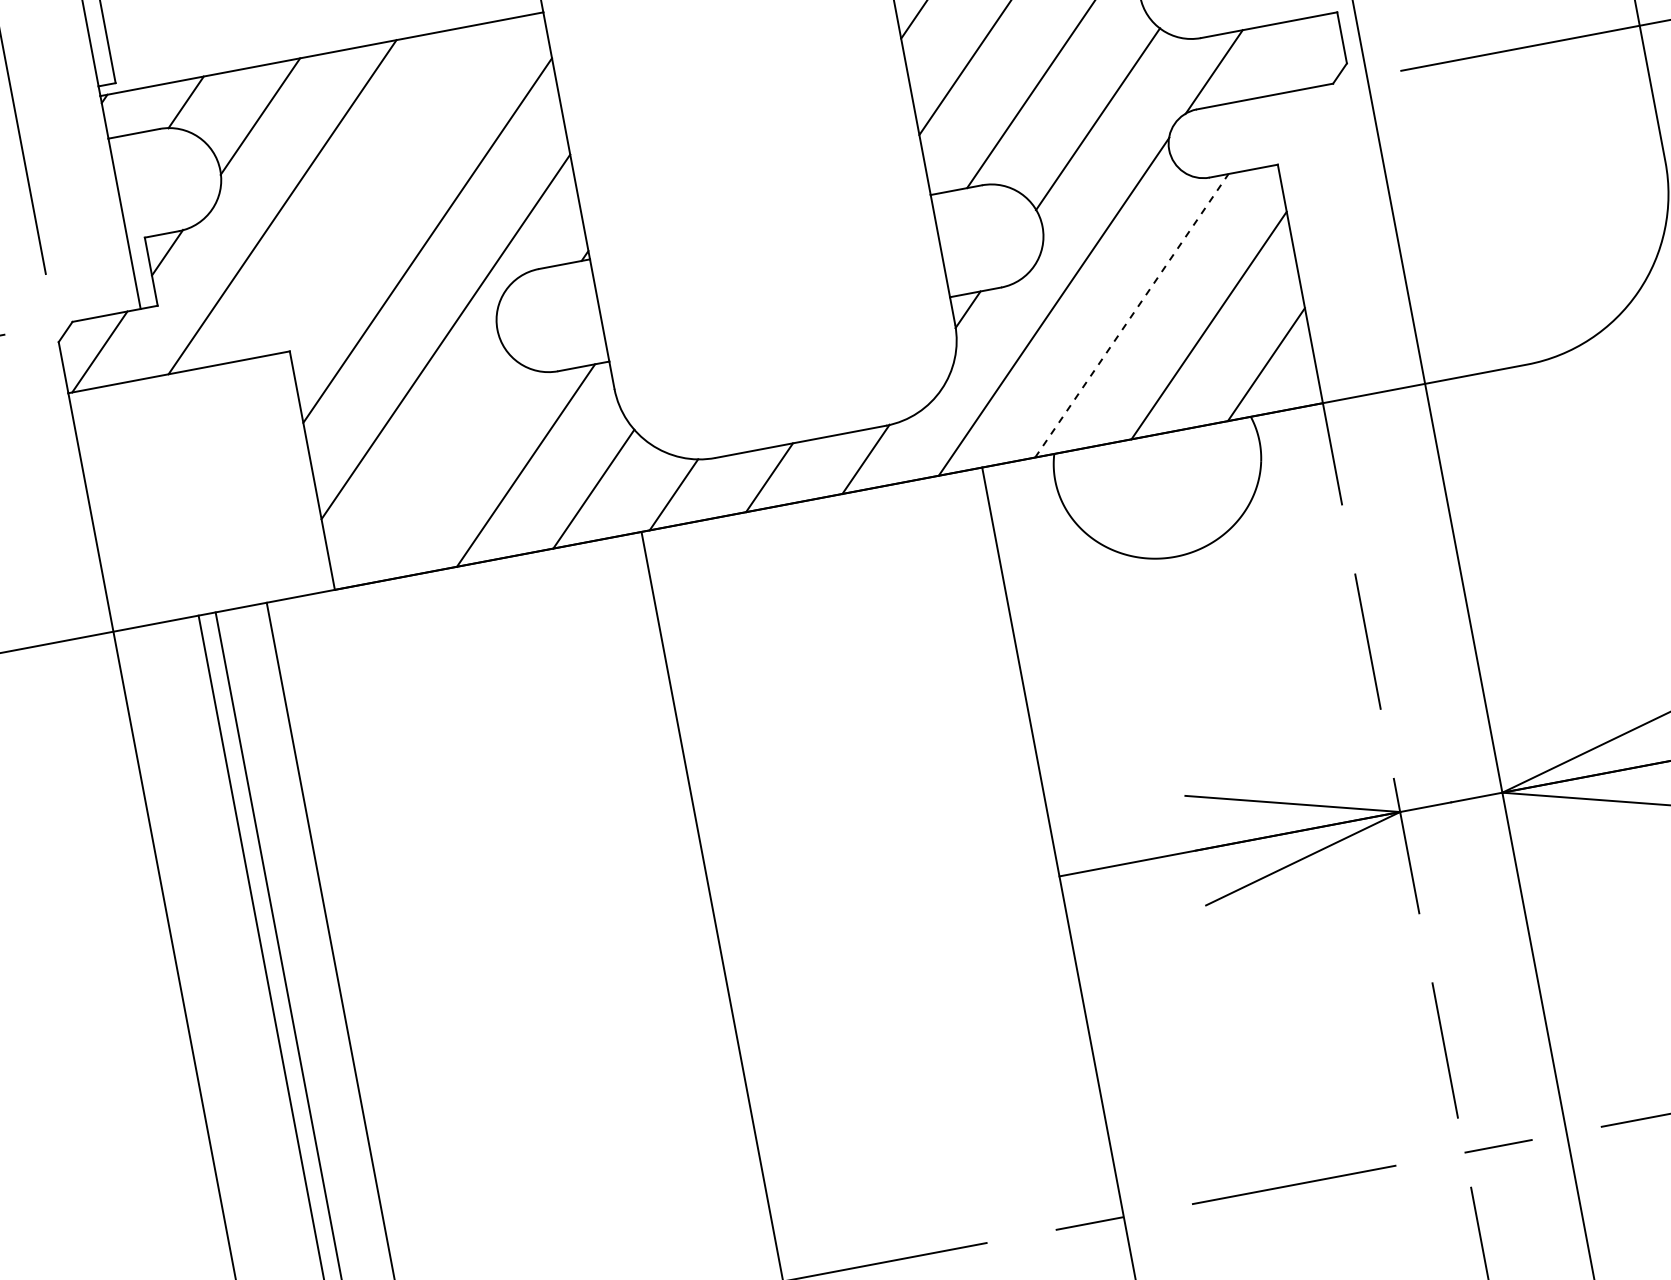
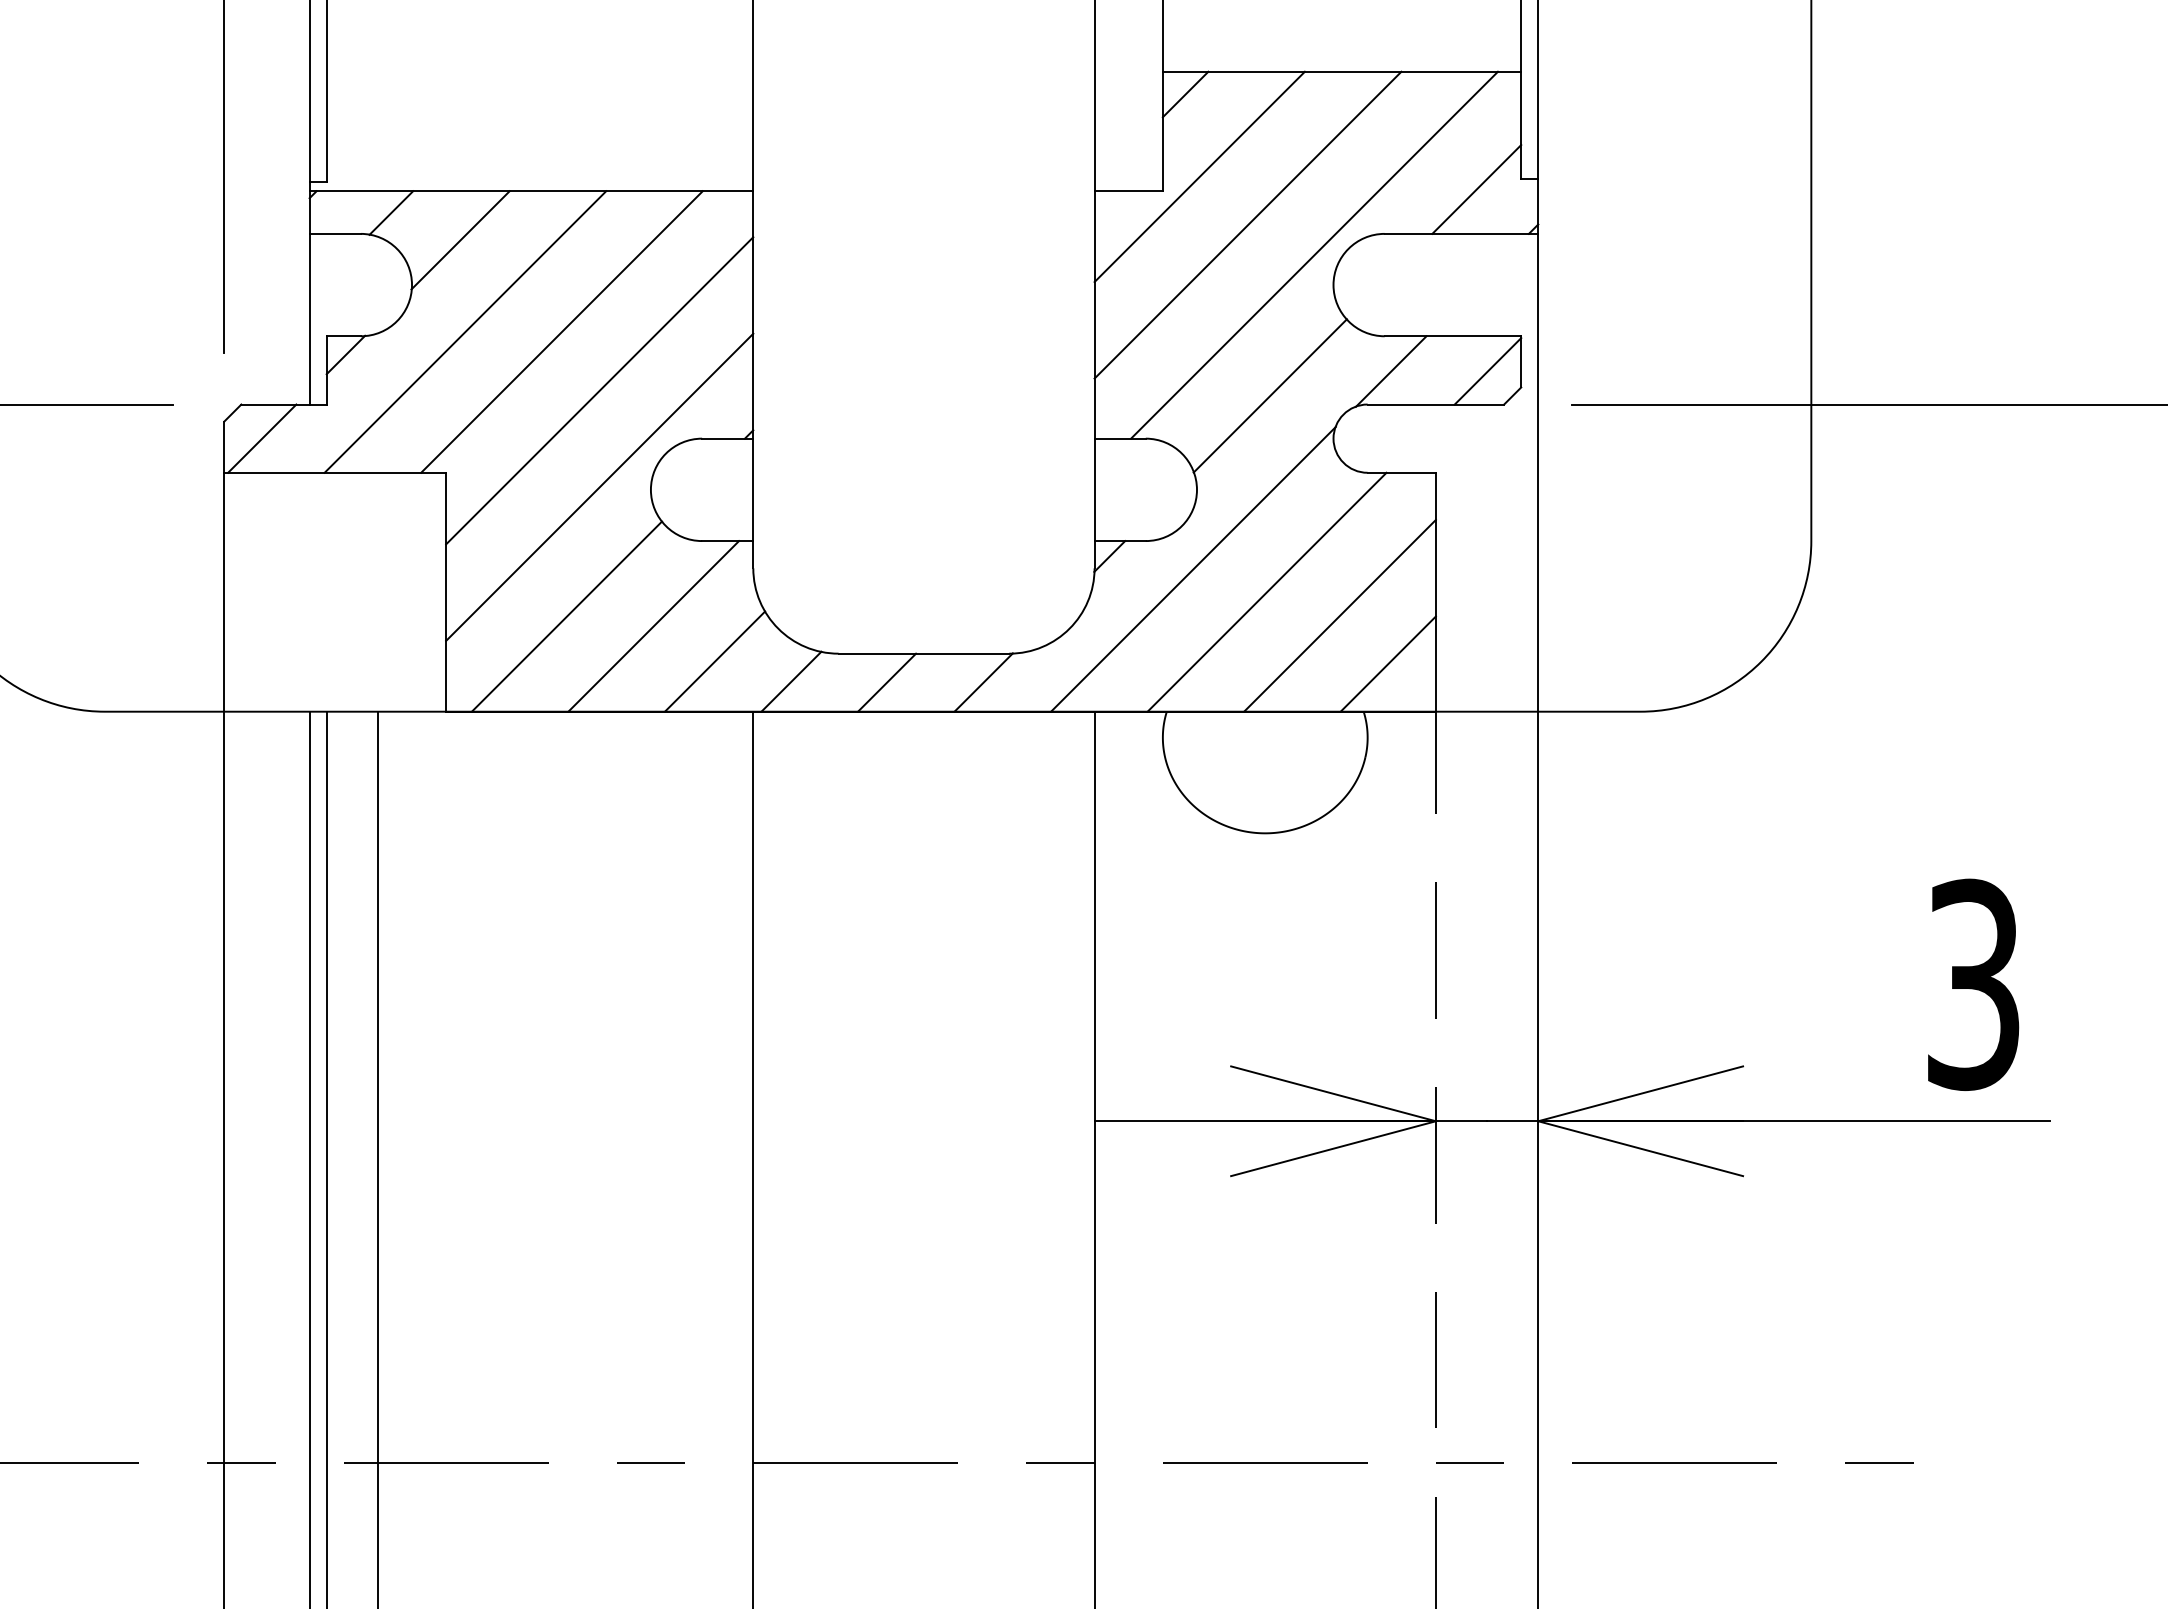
line: (1310, 53) -> (1487, 371), added
line: (378, 188) -> (561, 331), added
line: (1132, 315) -> (1267, 592), dashed -> solid
line: (437, 472) -> (566, 616), added

